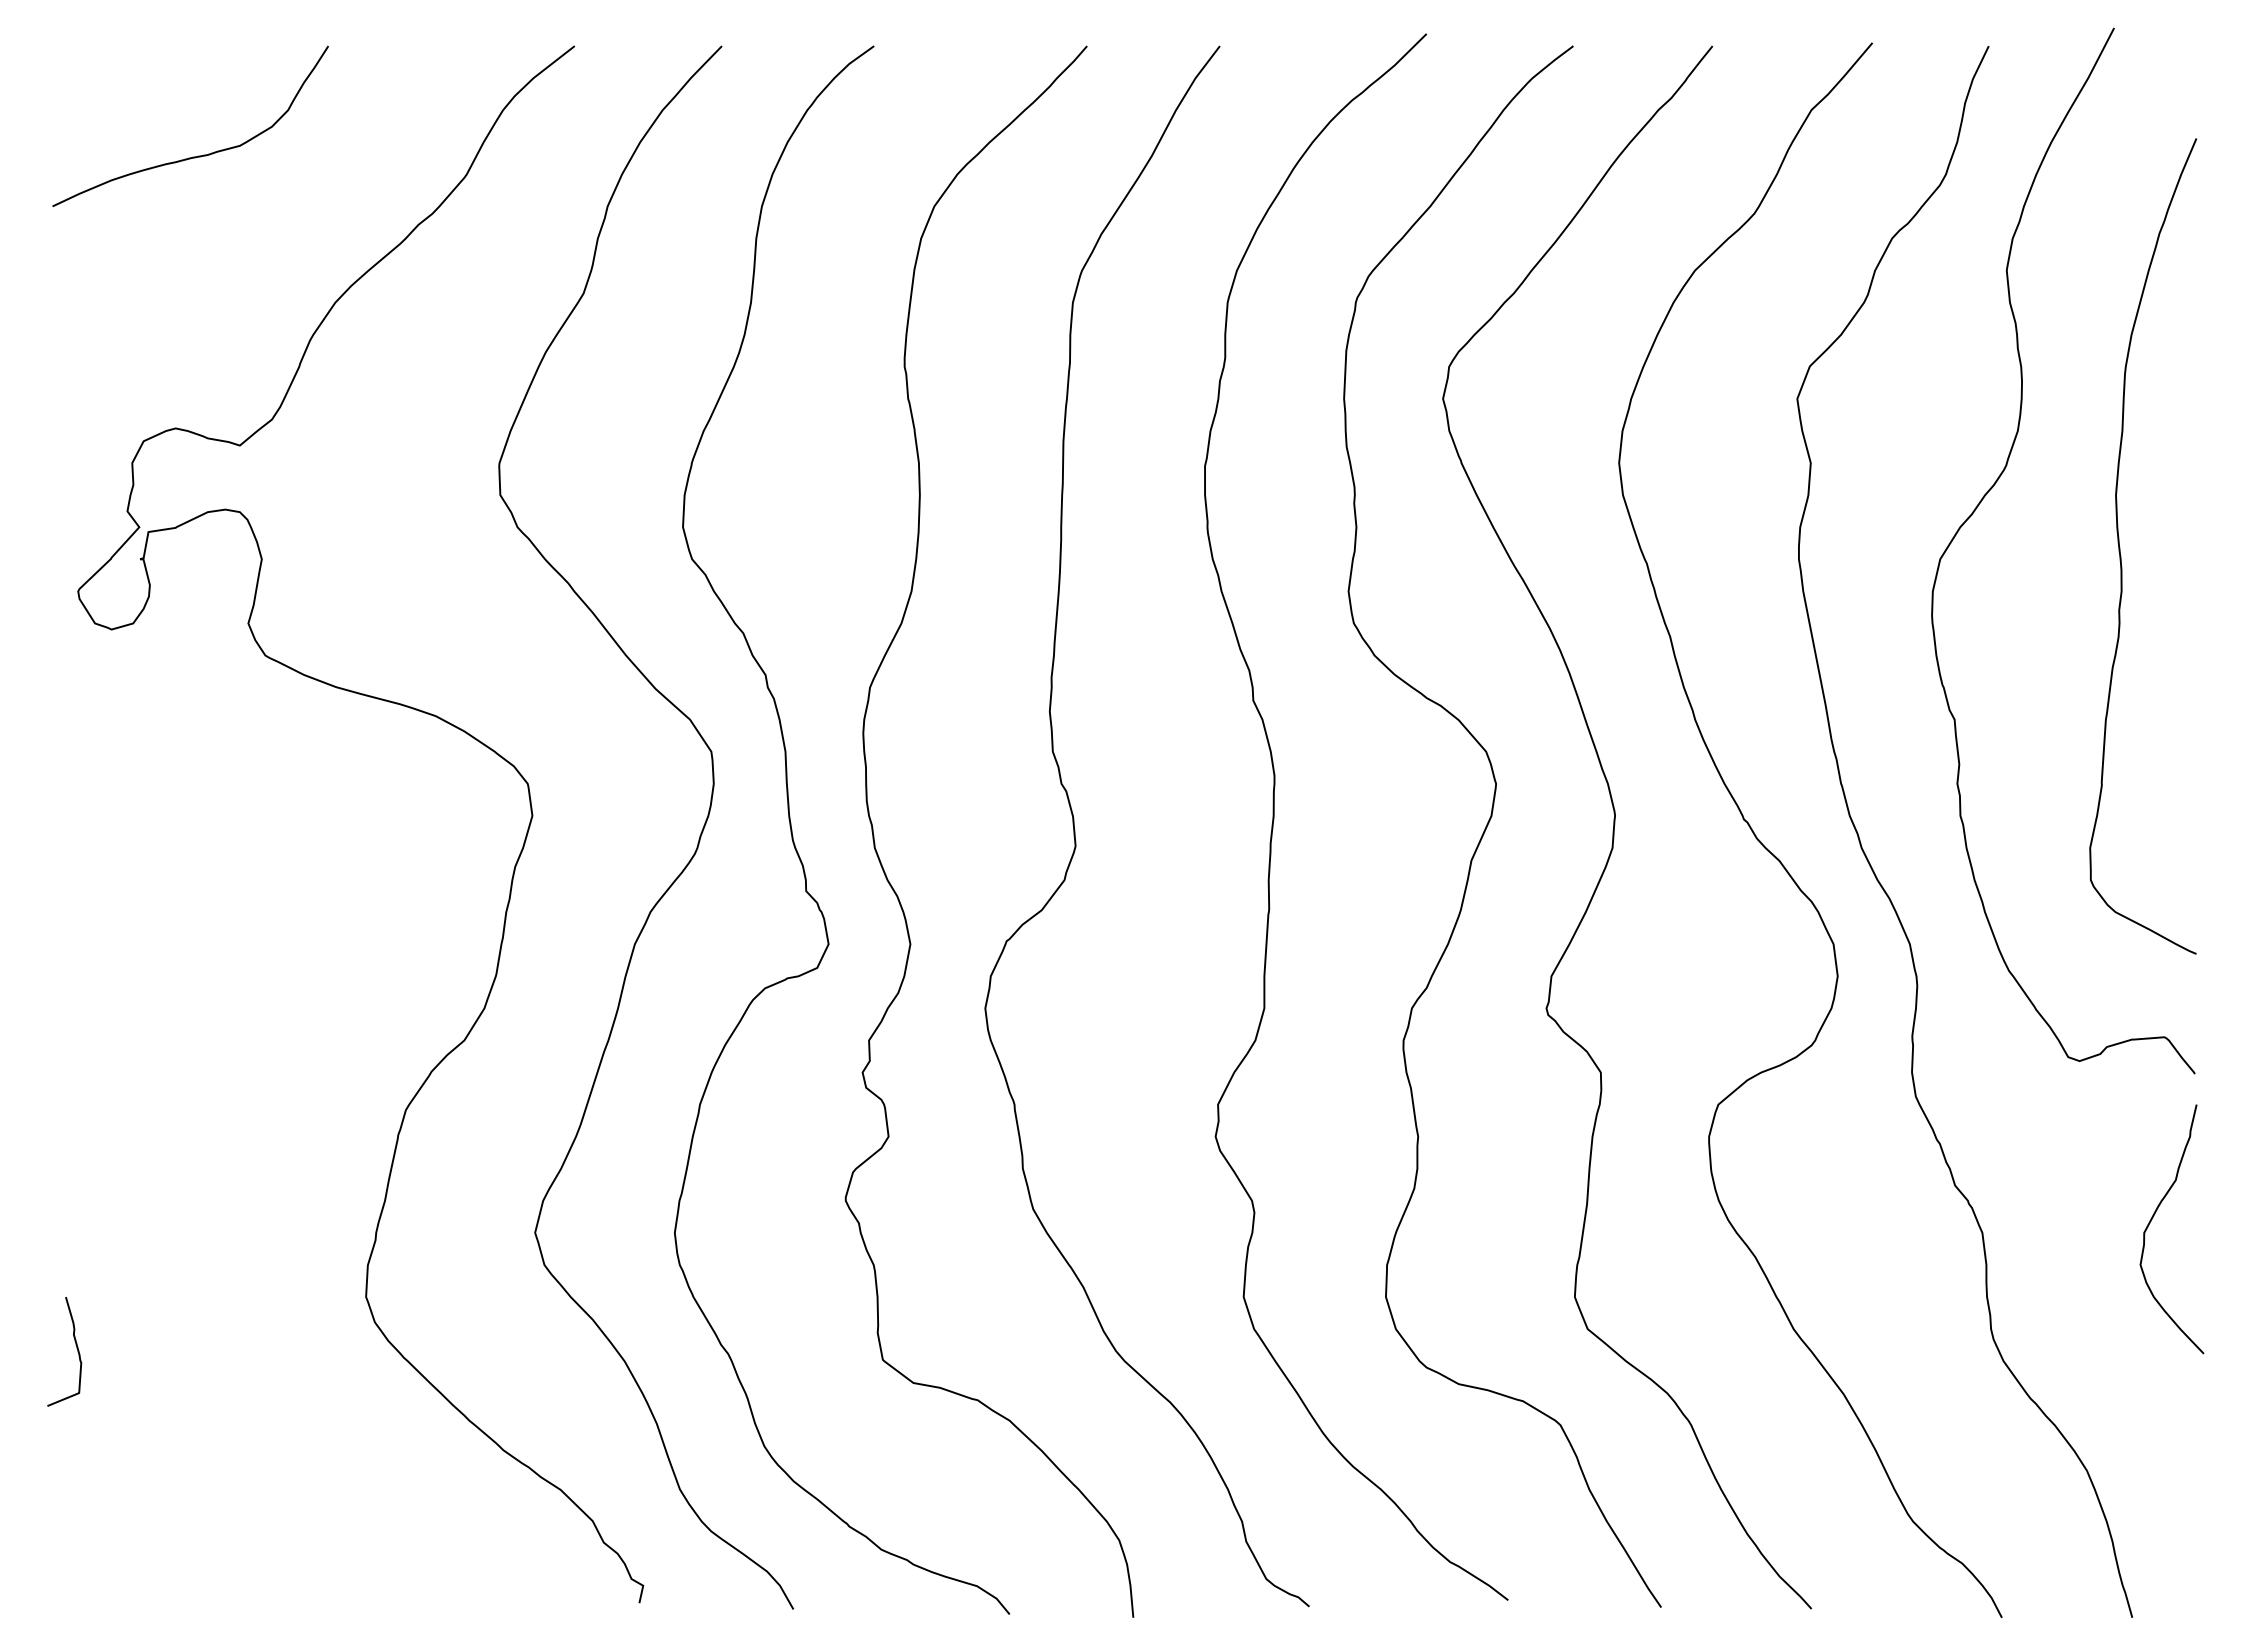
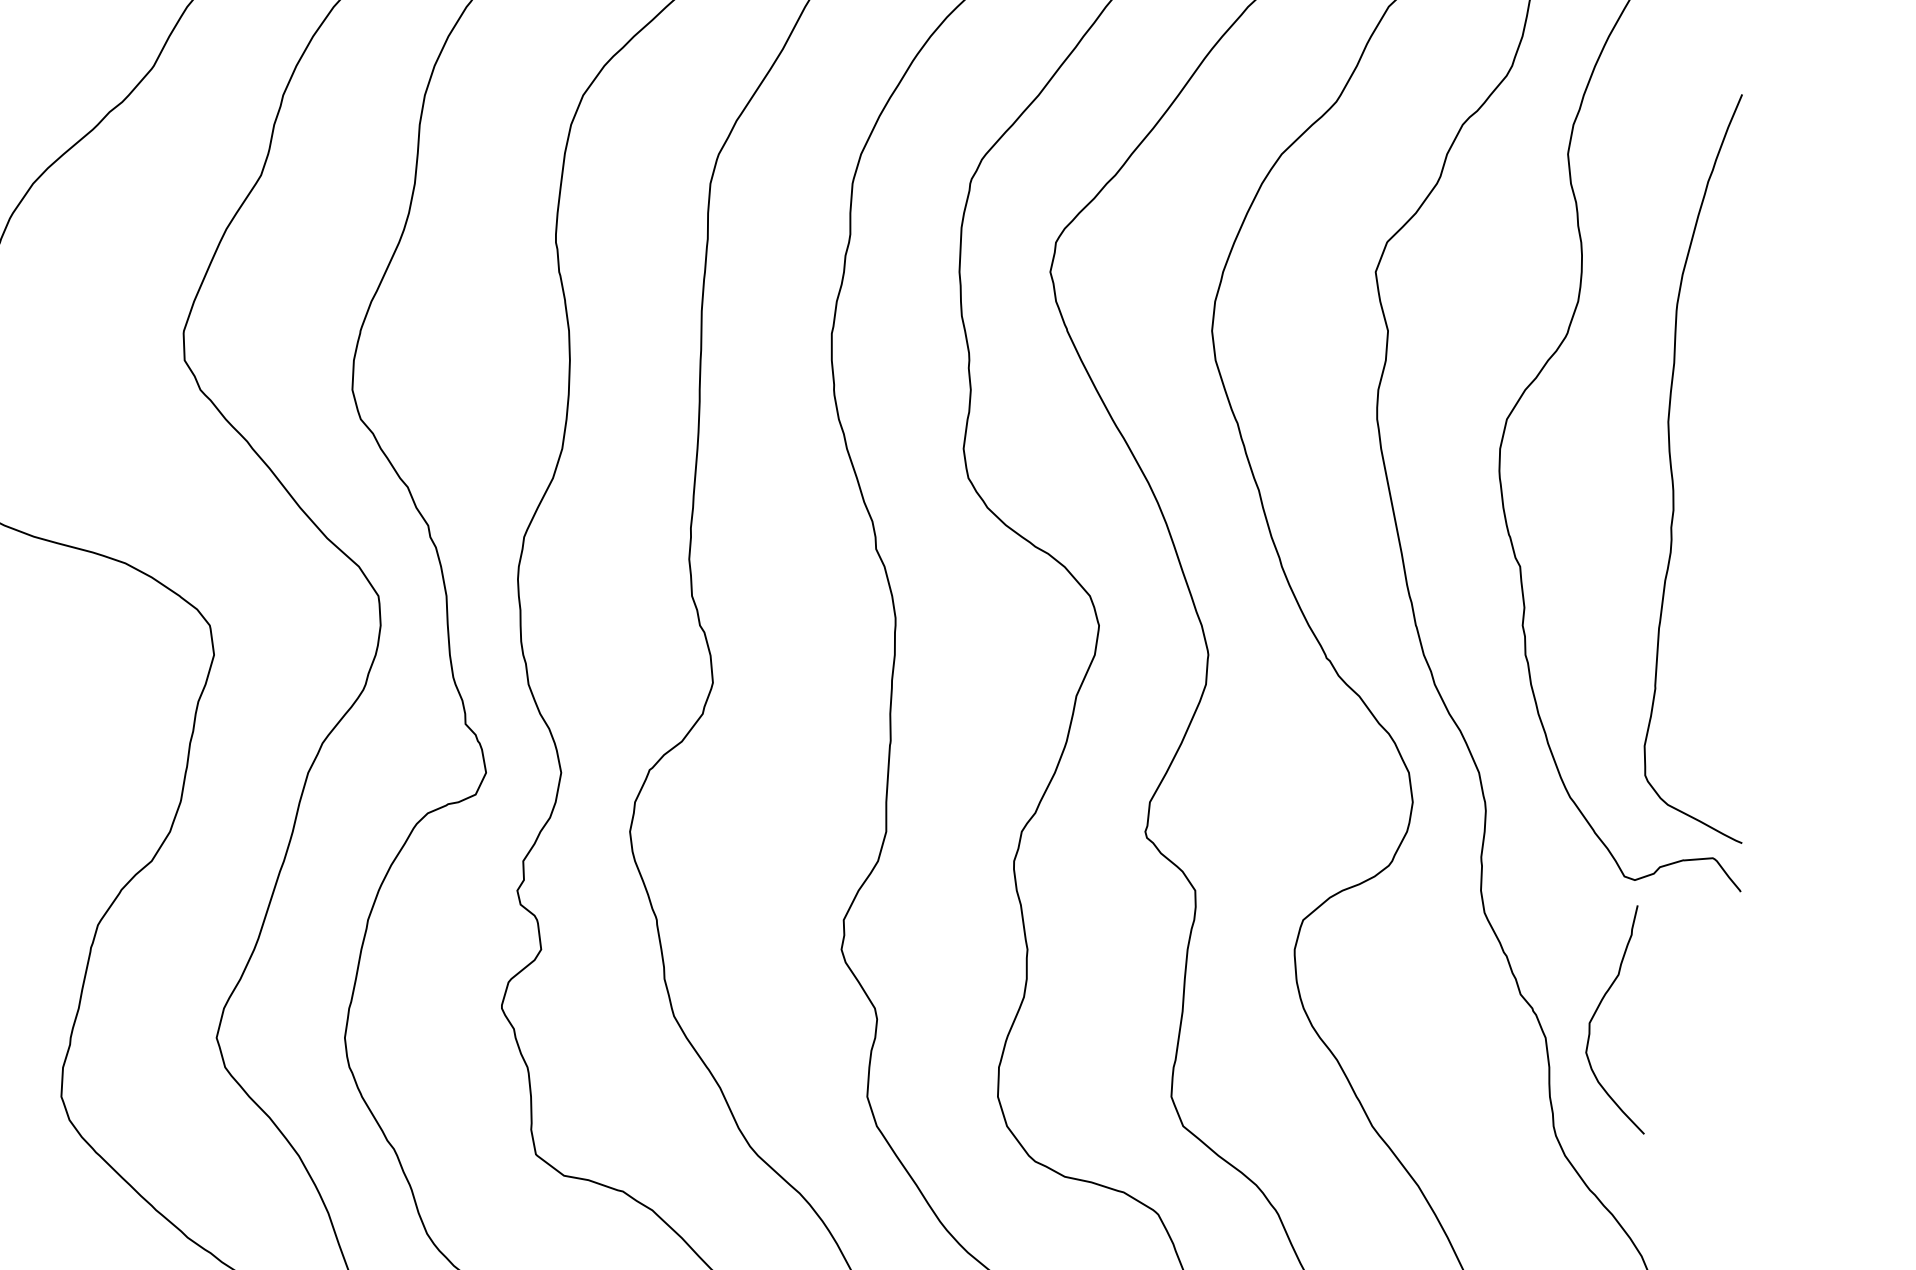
curve: (2120, 547) -> (1672, 470), moved
curve: (2152, 1219) -> (1597, 1010), moved

